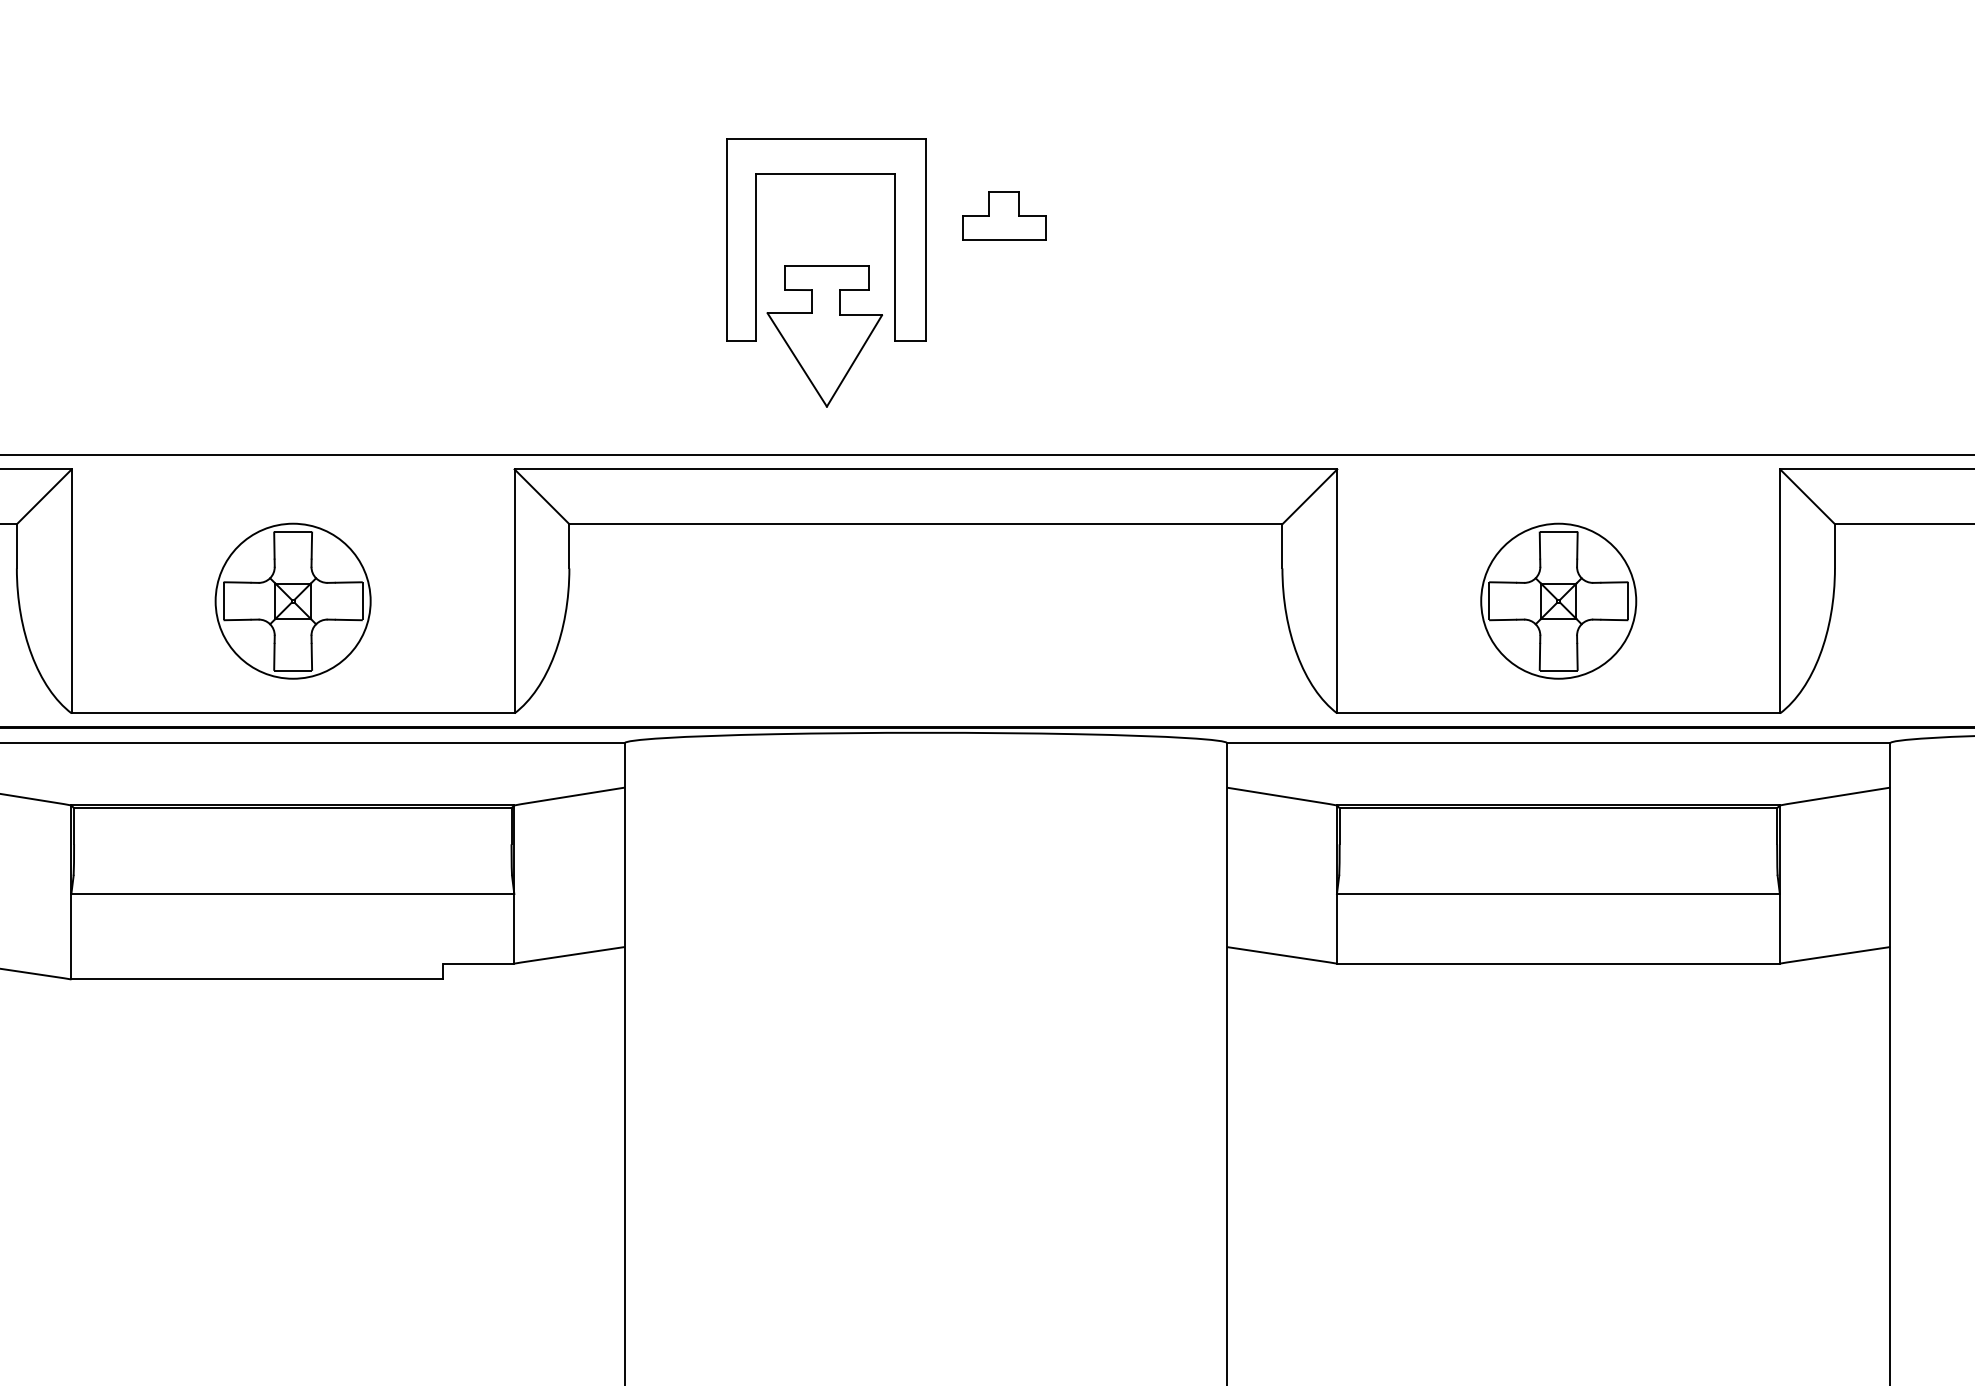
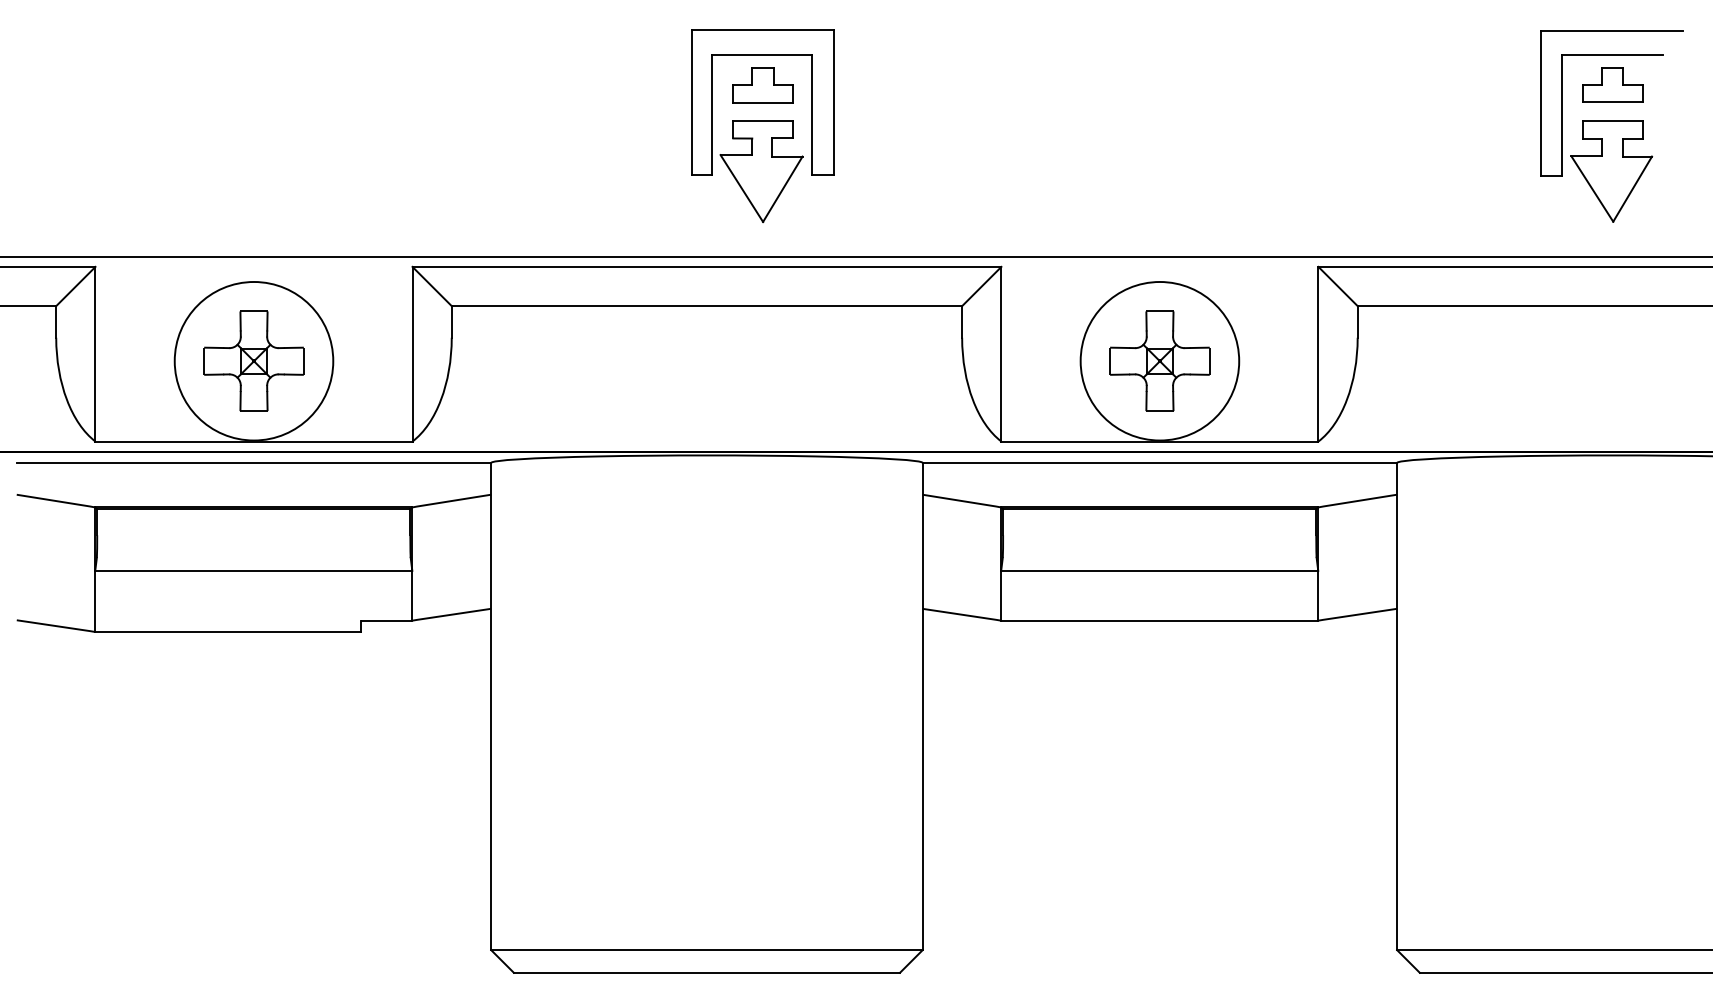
part: (826, 273) -> (762, 126), moved
circle: (292, 601) -> (253, 361), size x1.43
circle: (1558, 601) -> (1159, 361), size x1.43

